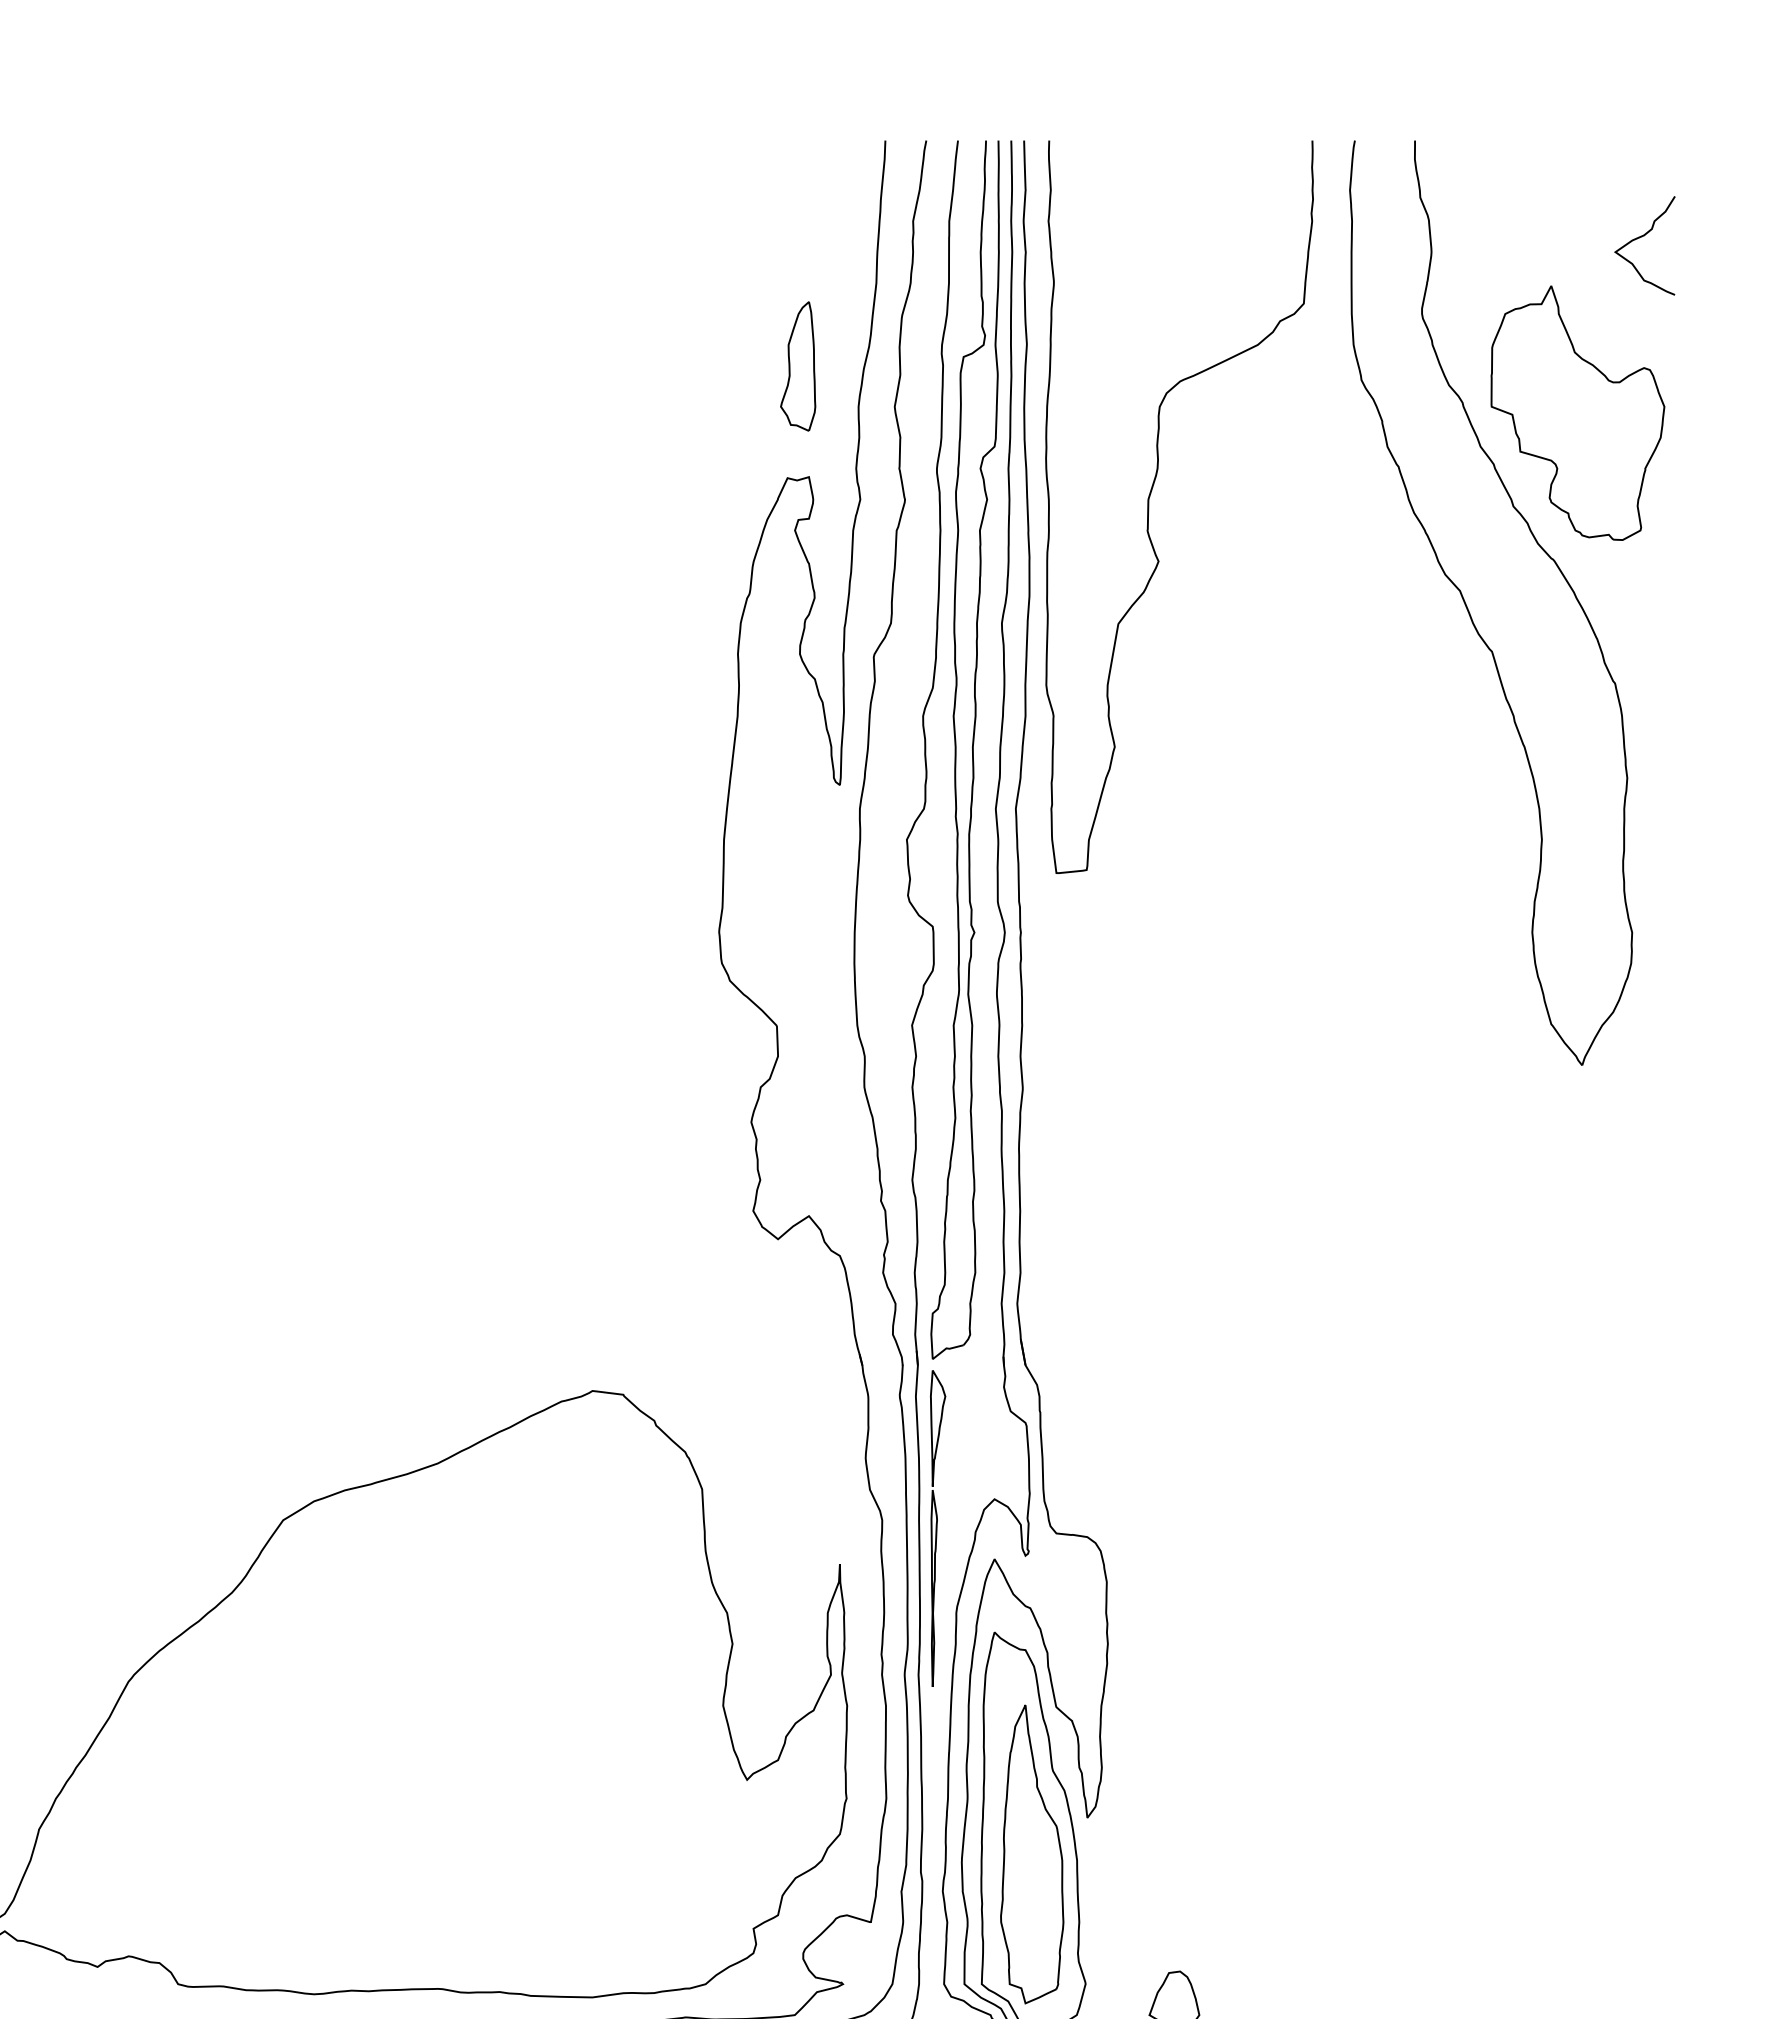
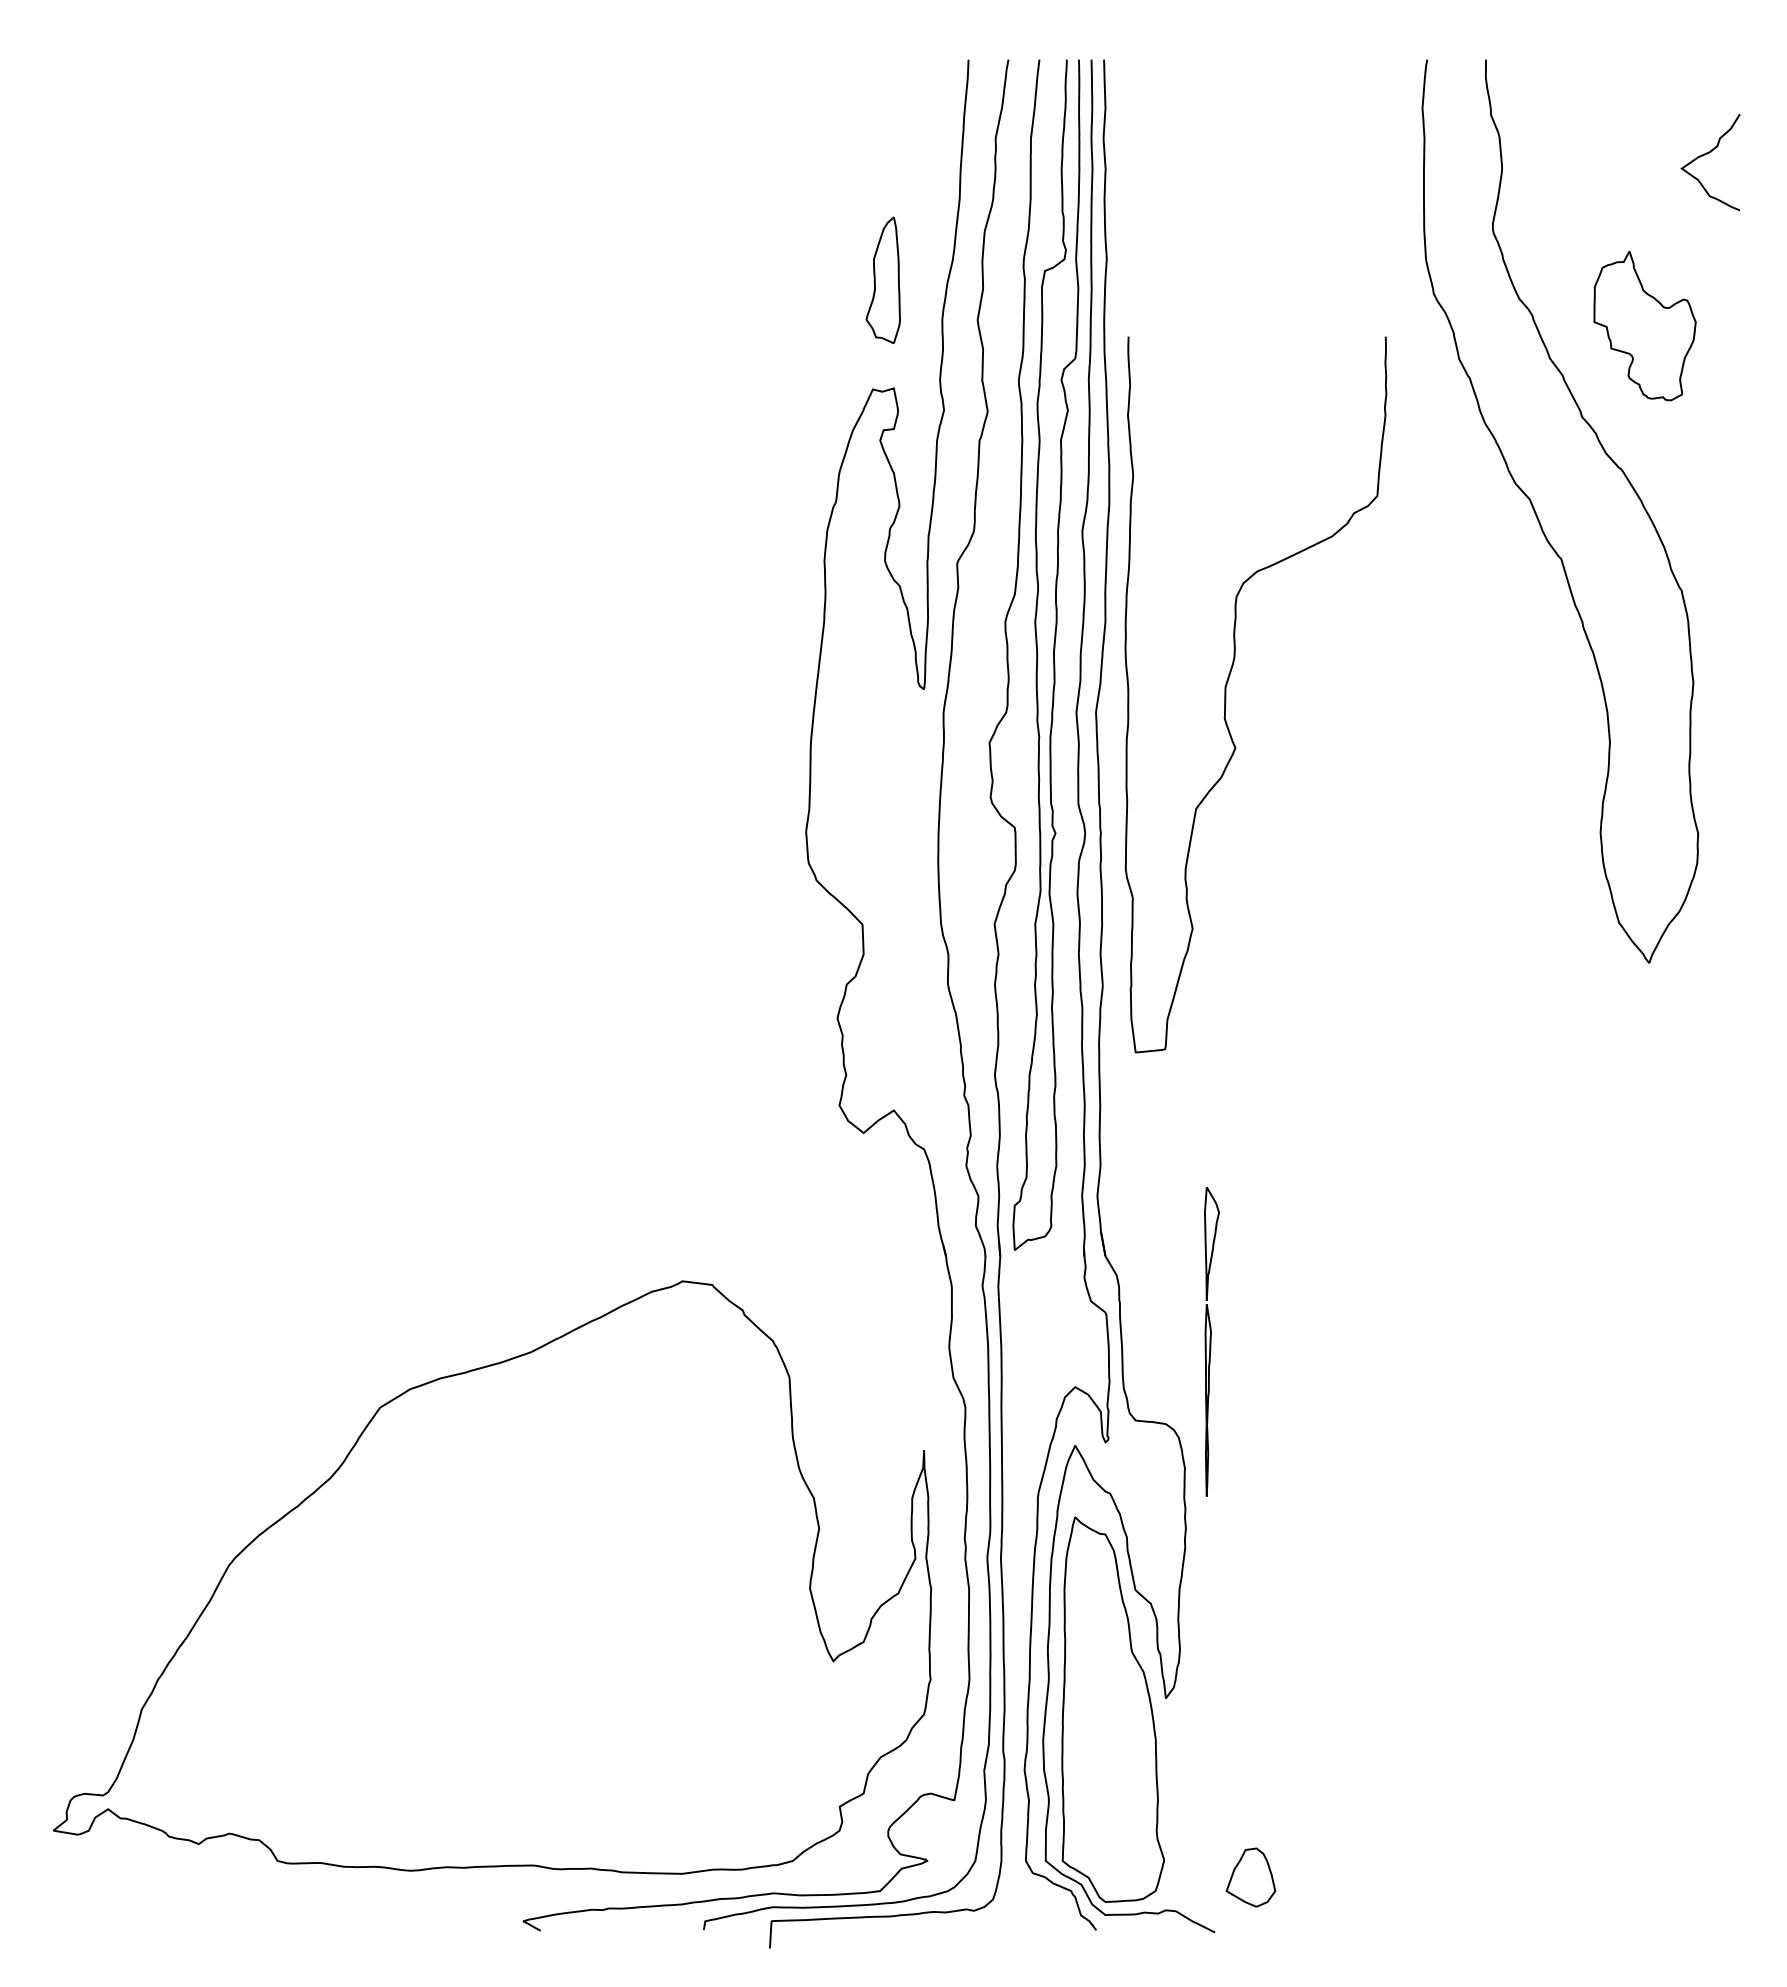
part: (1577, 412) -> (1644, 325), size x0.6
curve: (1149, 506) -> (1226, 694), moved
part: (937, 1528) -> (1211, 1341), moved
part: (1031, 1853) -> (1111, 1733), removed

